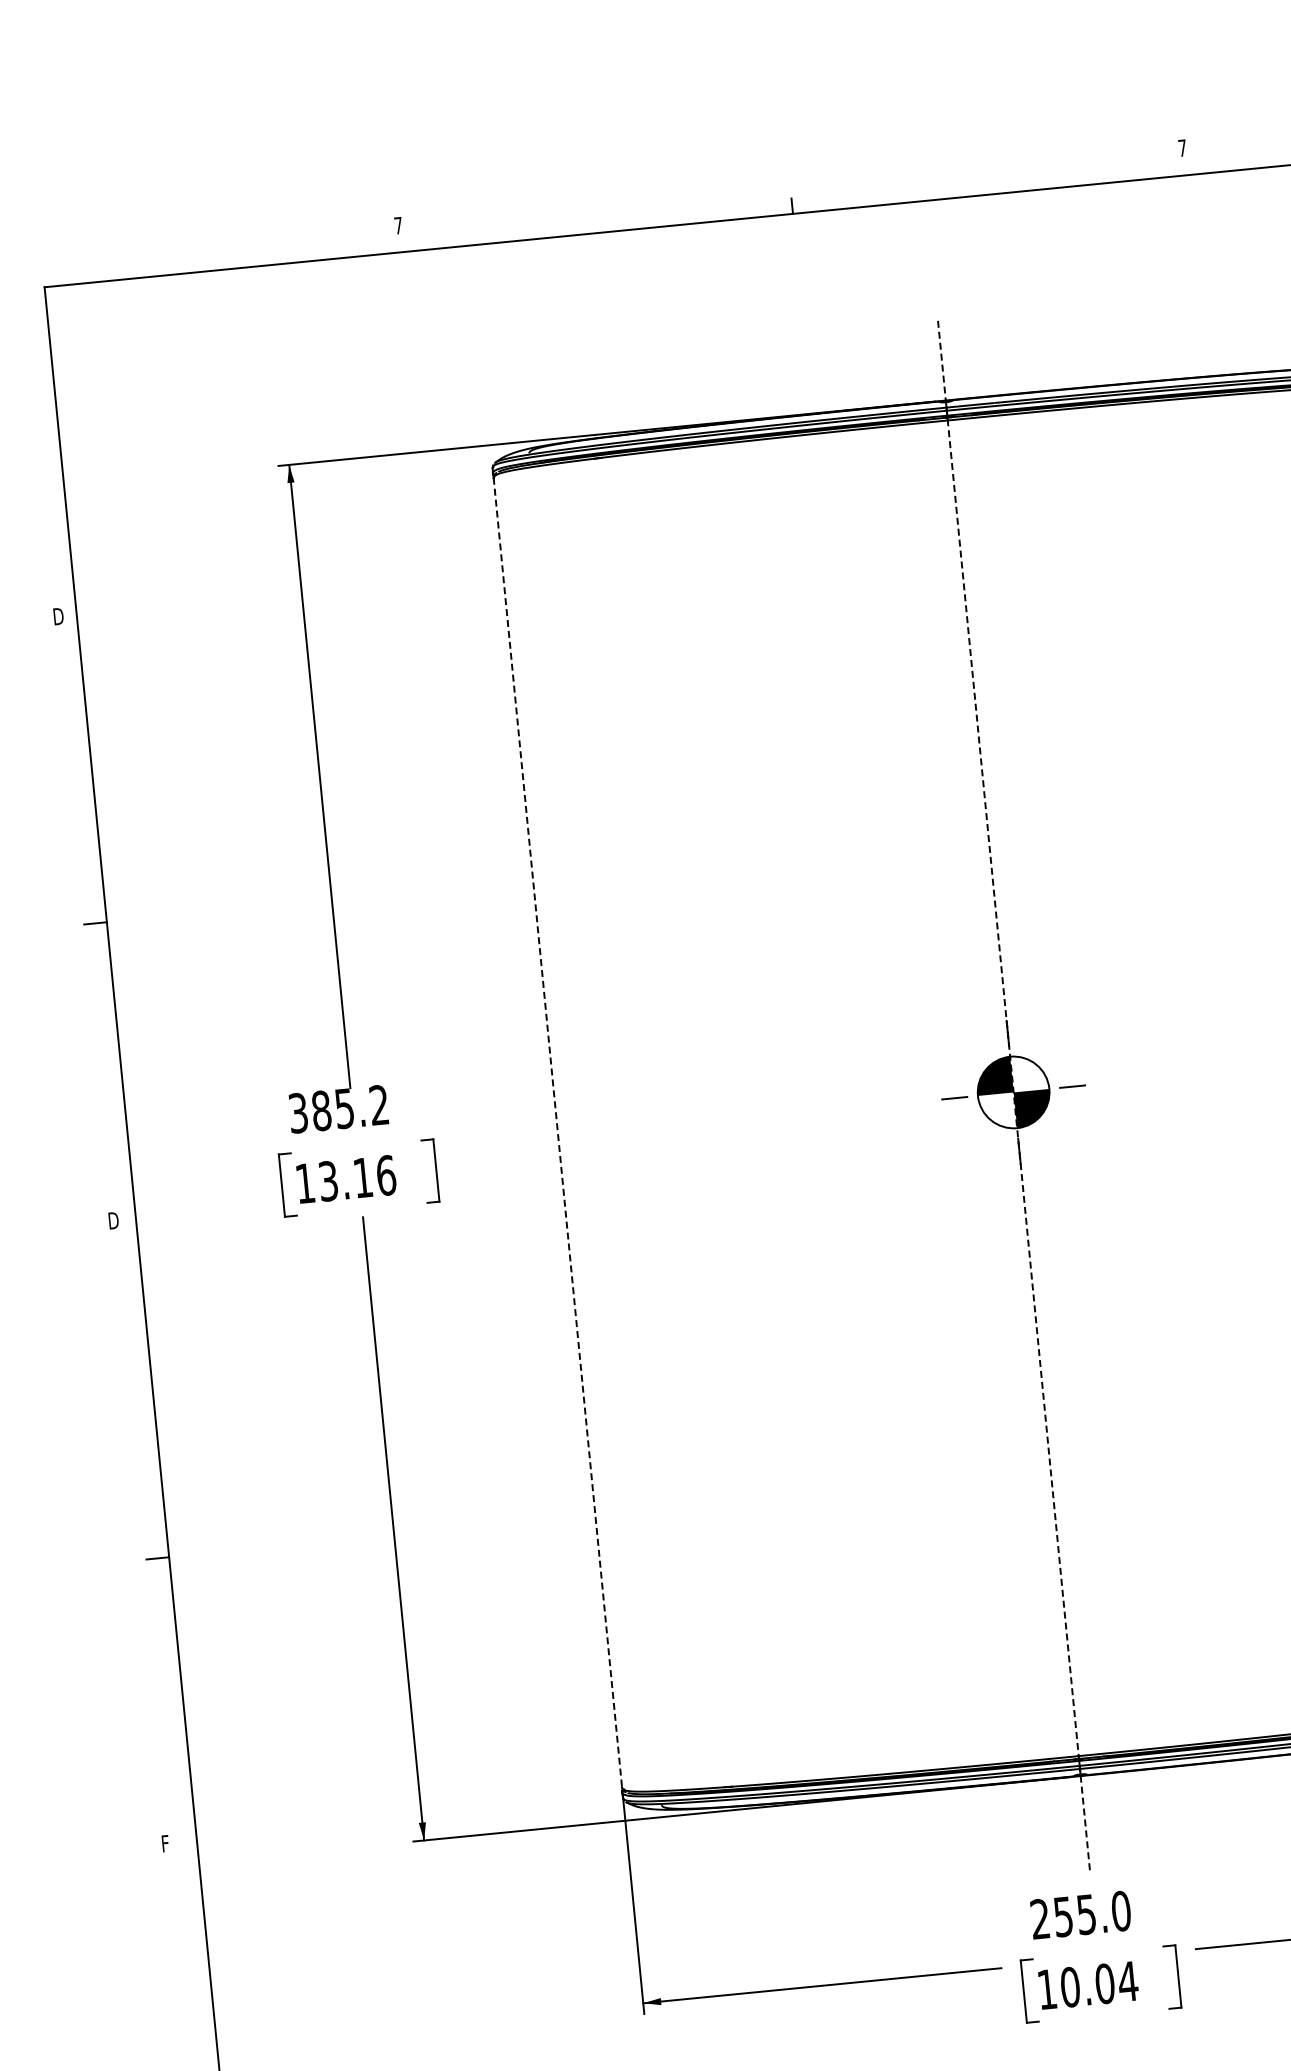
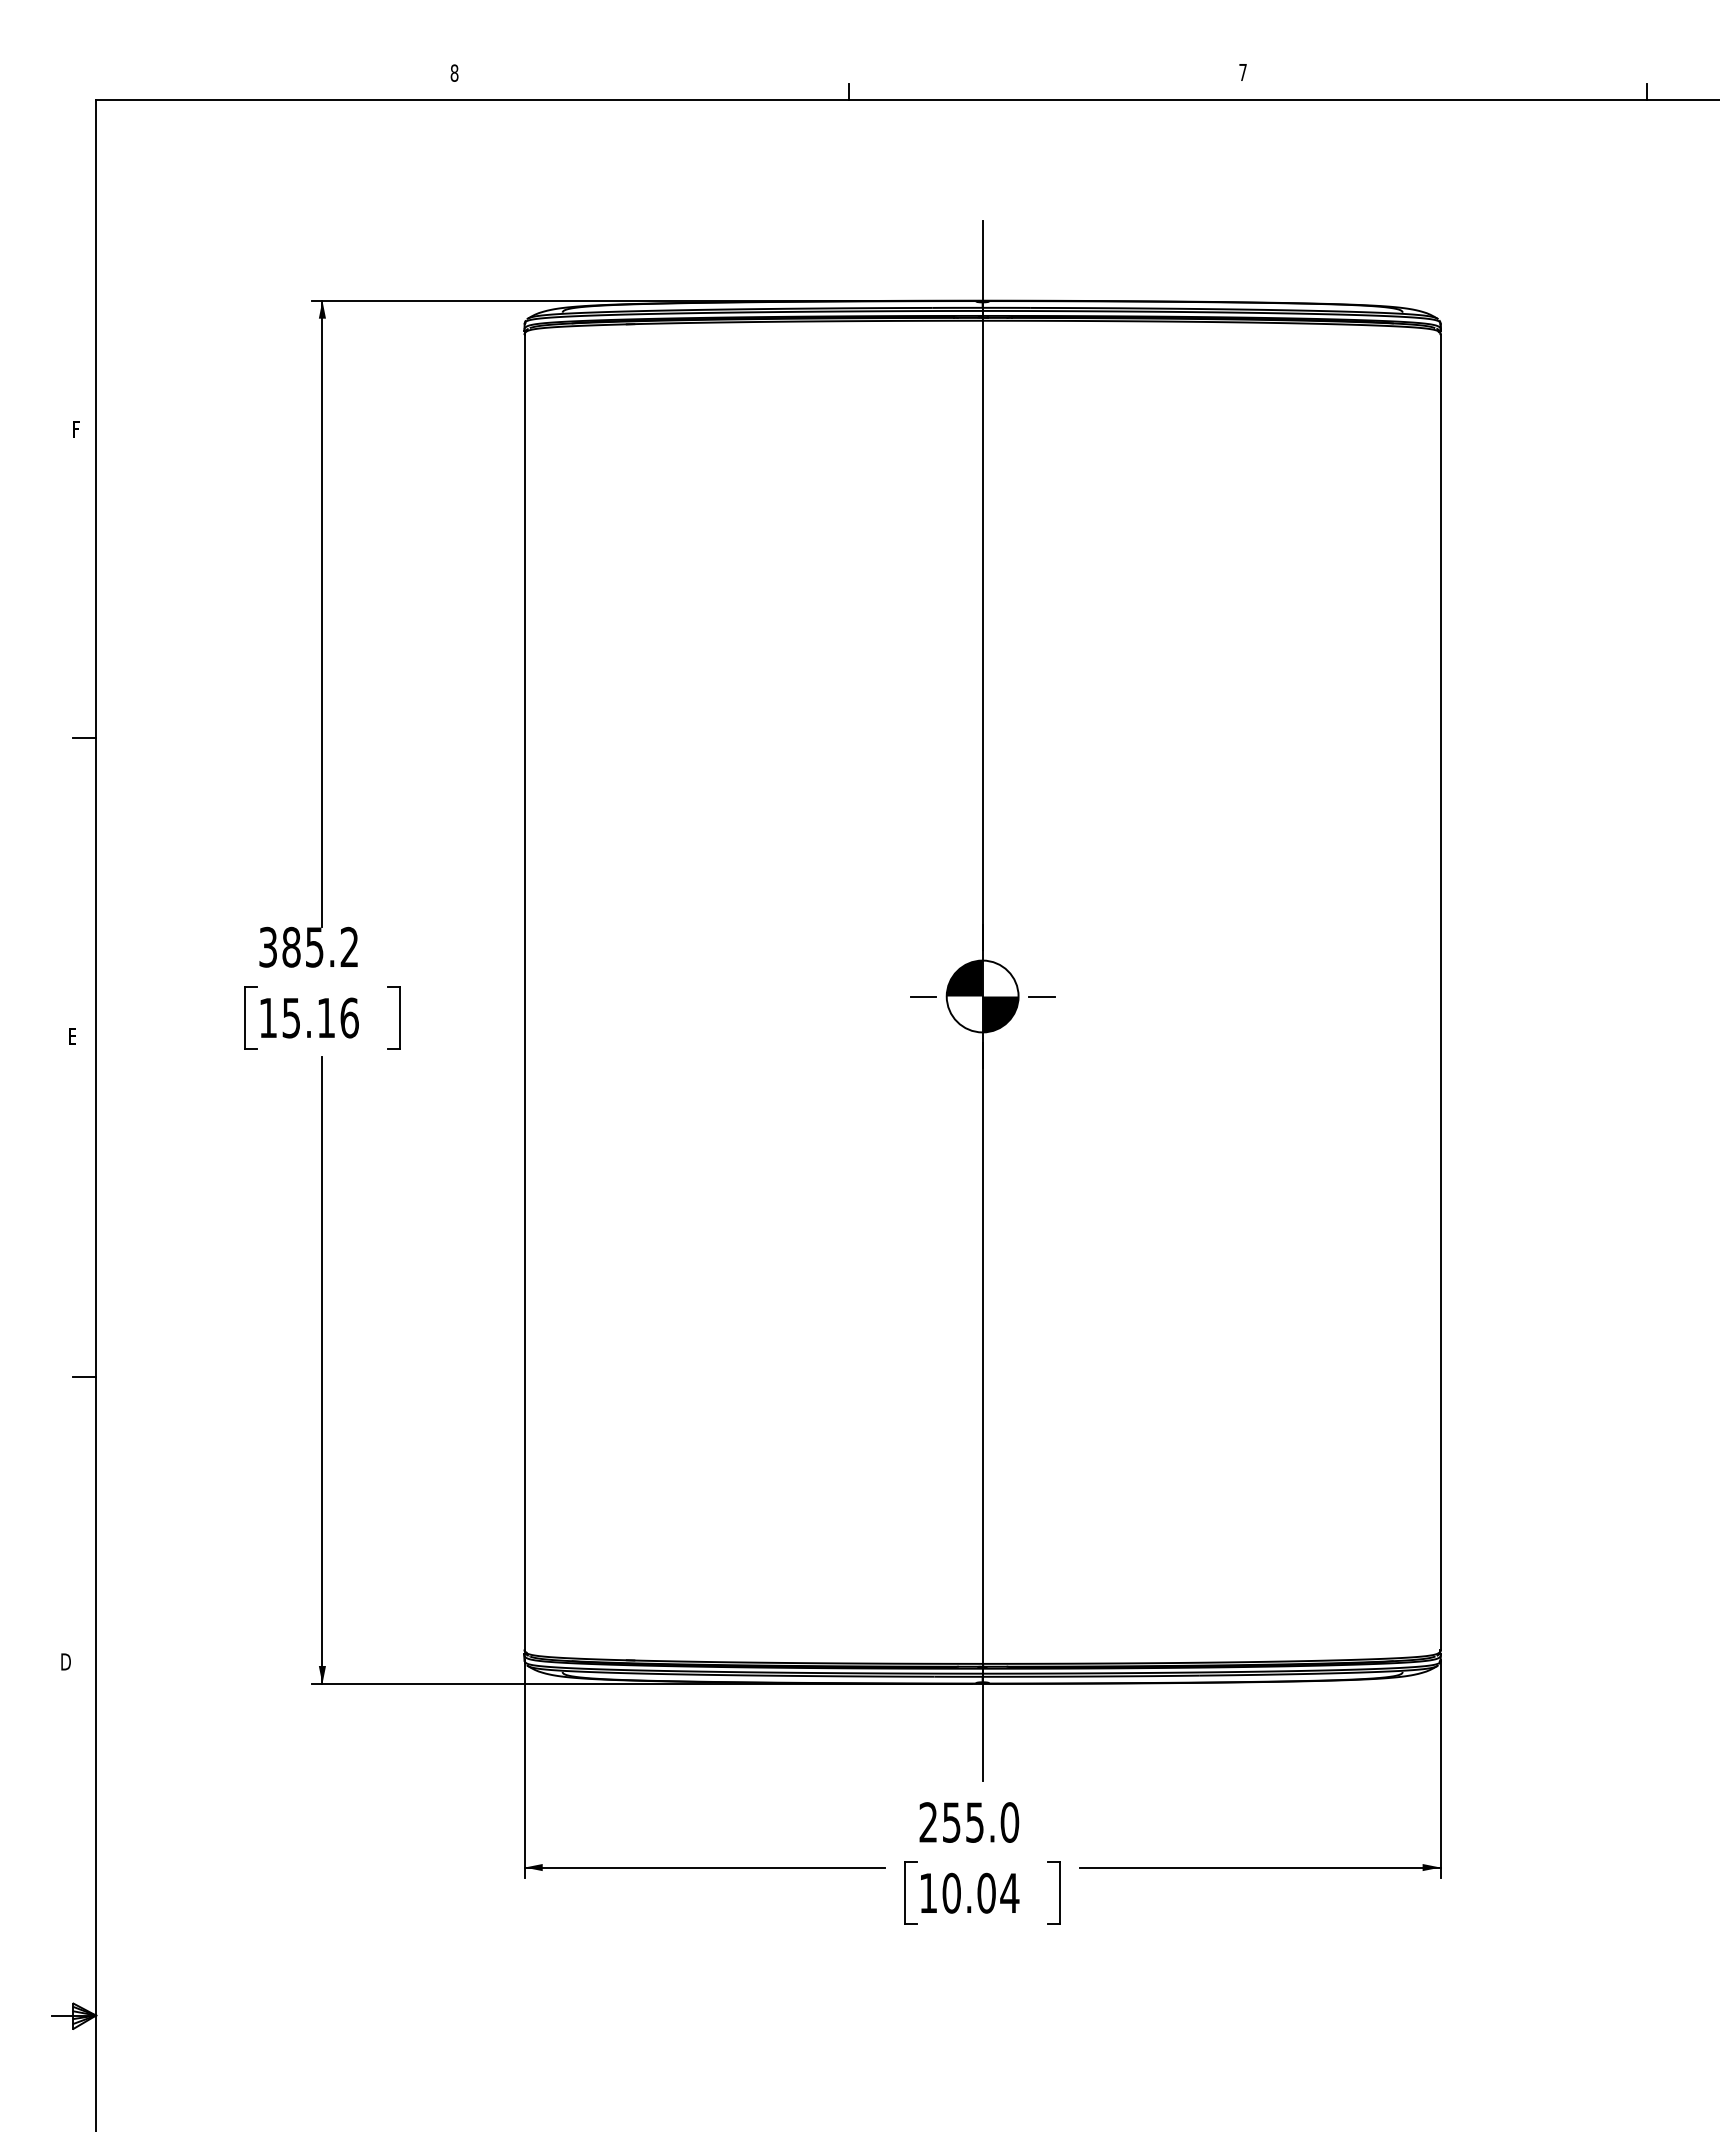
text: (398, 225) -> (454, 72), 7 -> 8
text: (58, 615) -> (77, 428), D -> F
line: (1013, 1097) -> (982, 1001), dashed -> solid
line: (557, 1132) -> (524, 991), dashed -> solid
text: (328, 1180) -> (291, 1017), 13.16 -> 15.16
text: (113, 1219) -> (73, 1035), D -> E
text: (166, 1843) -> (65, 1661), F -> D

